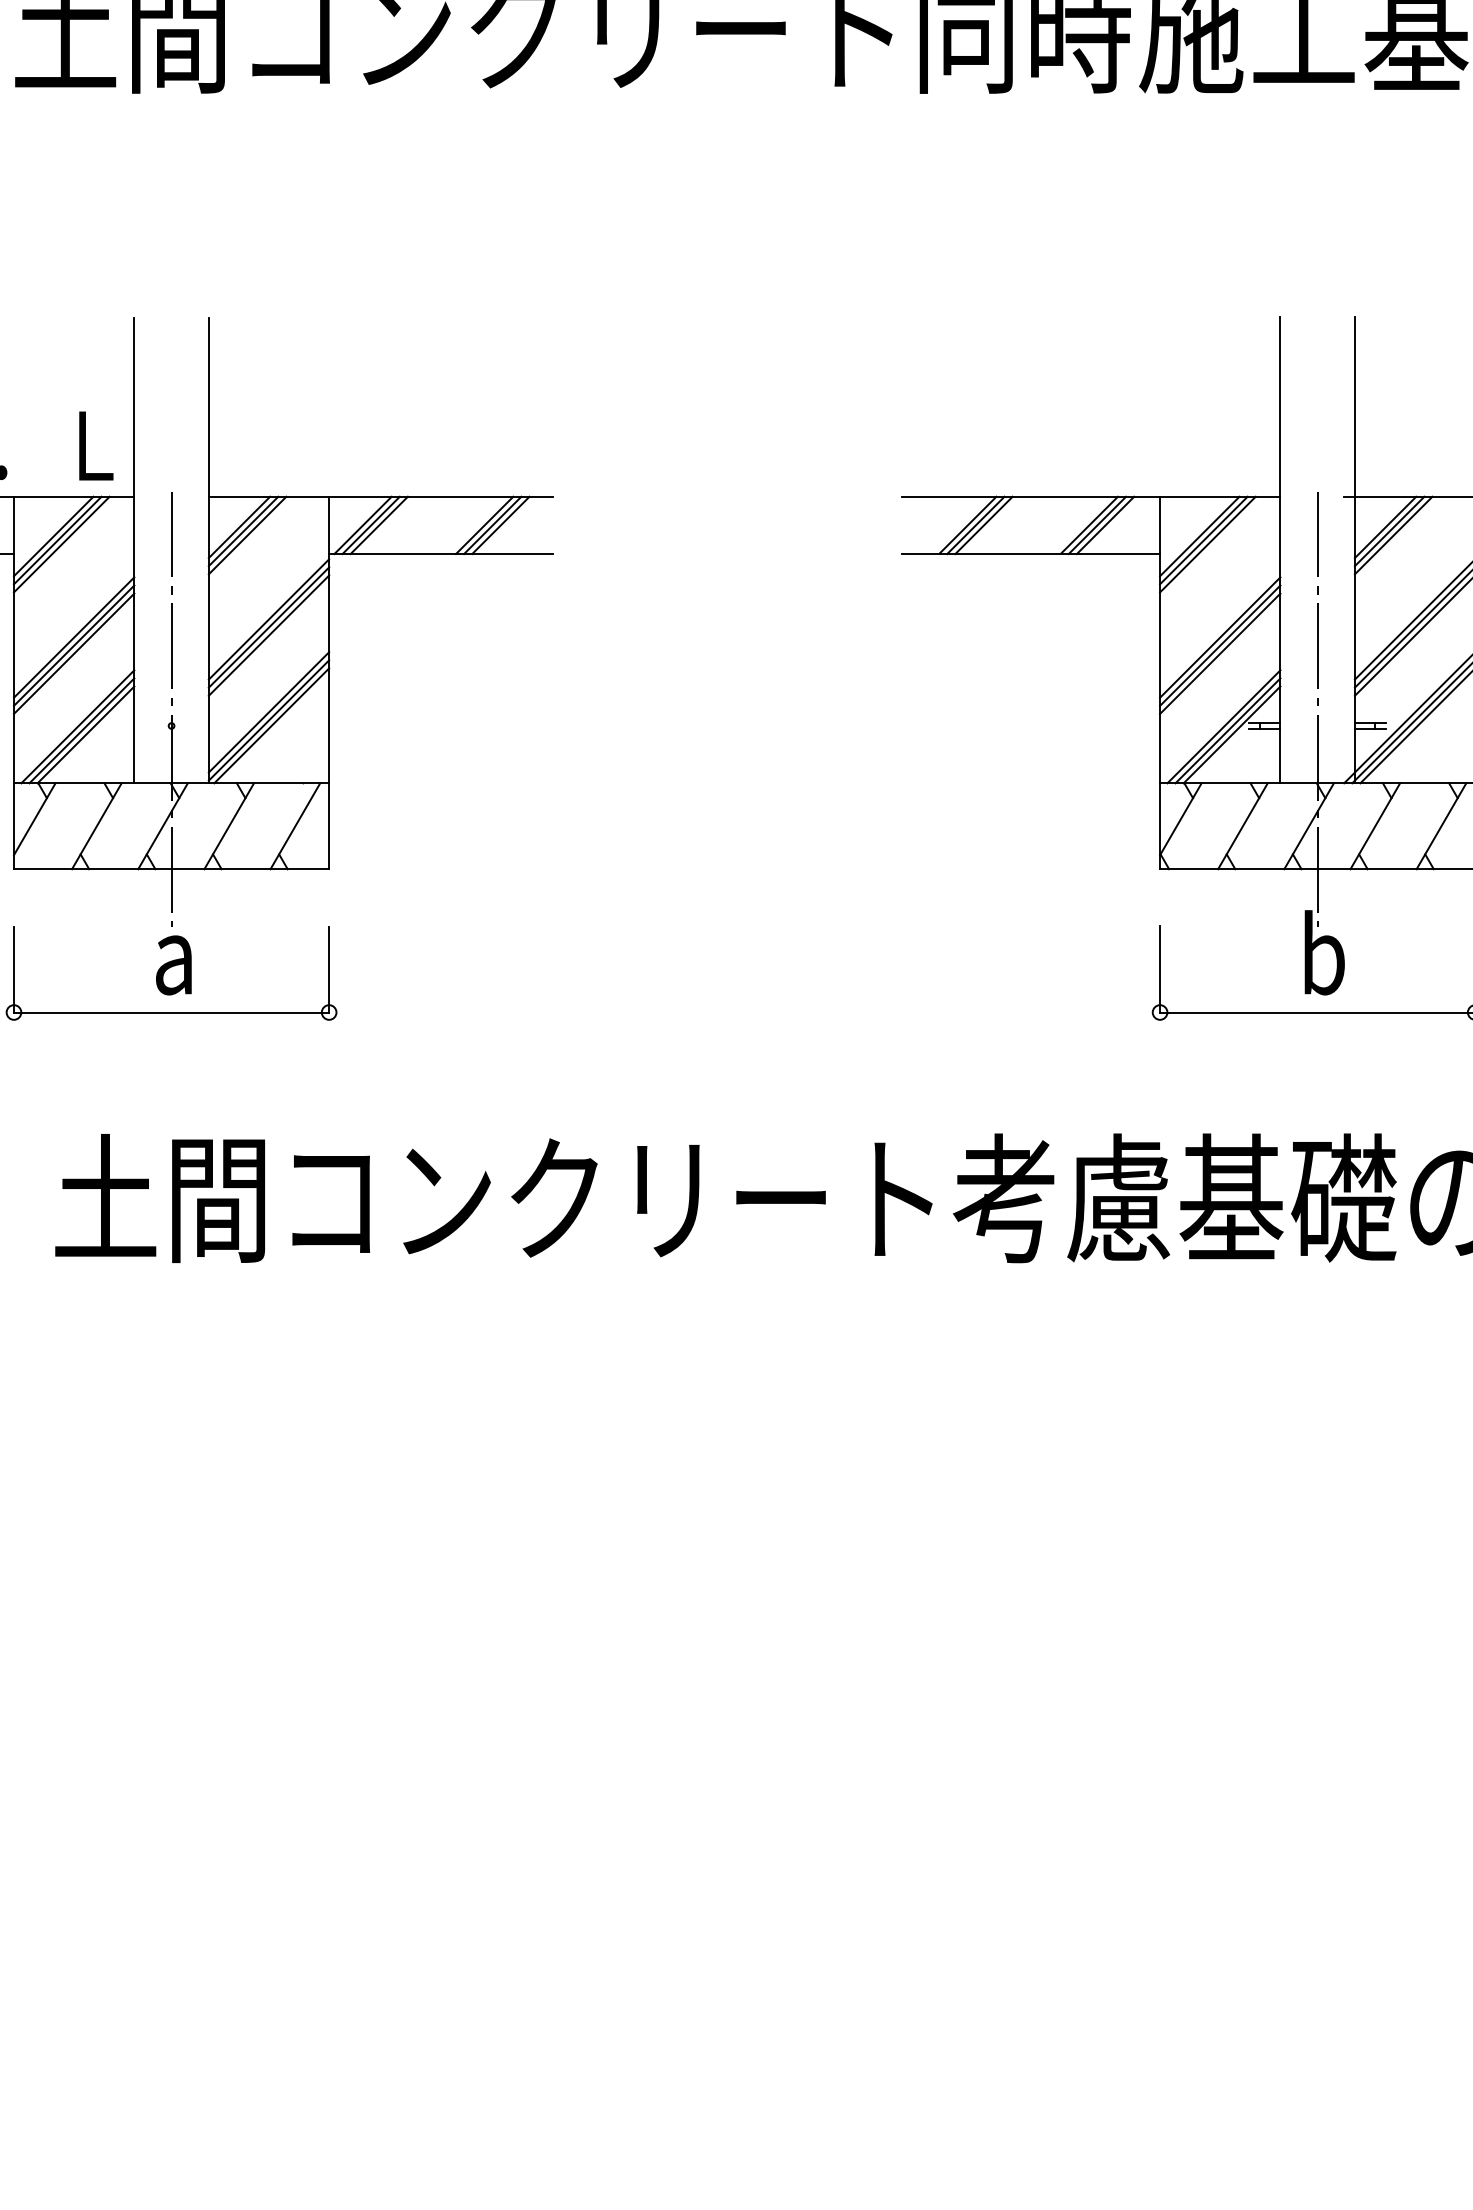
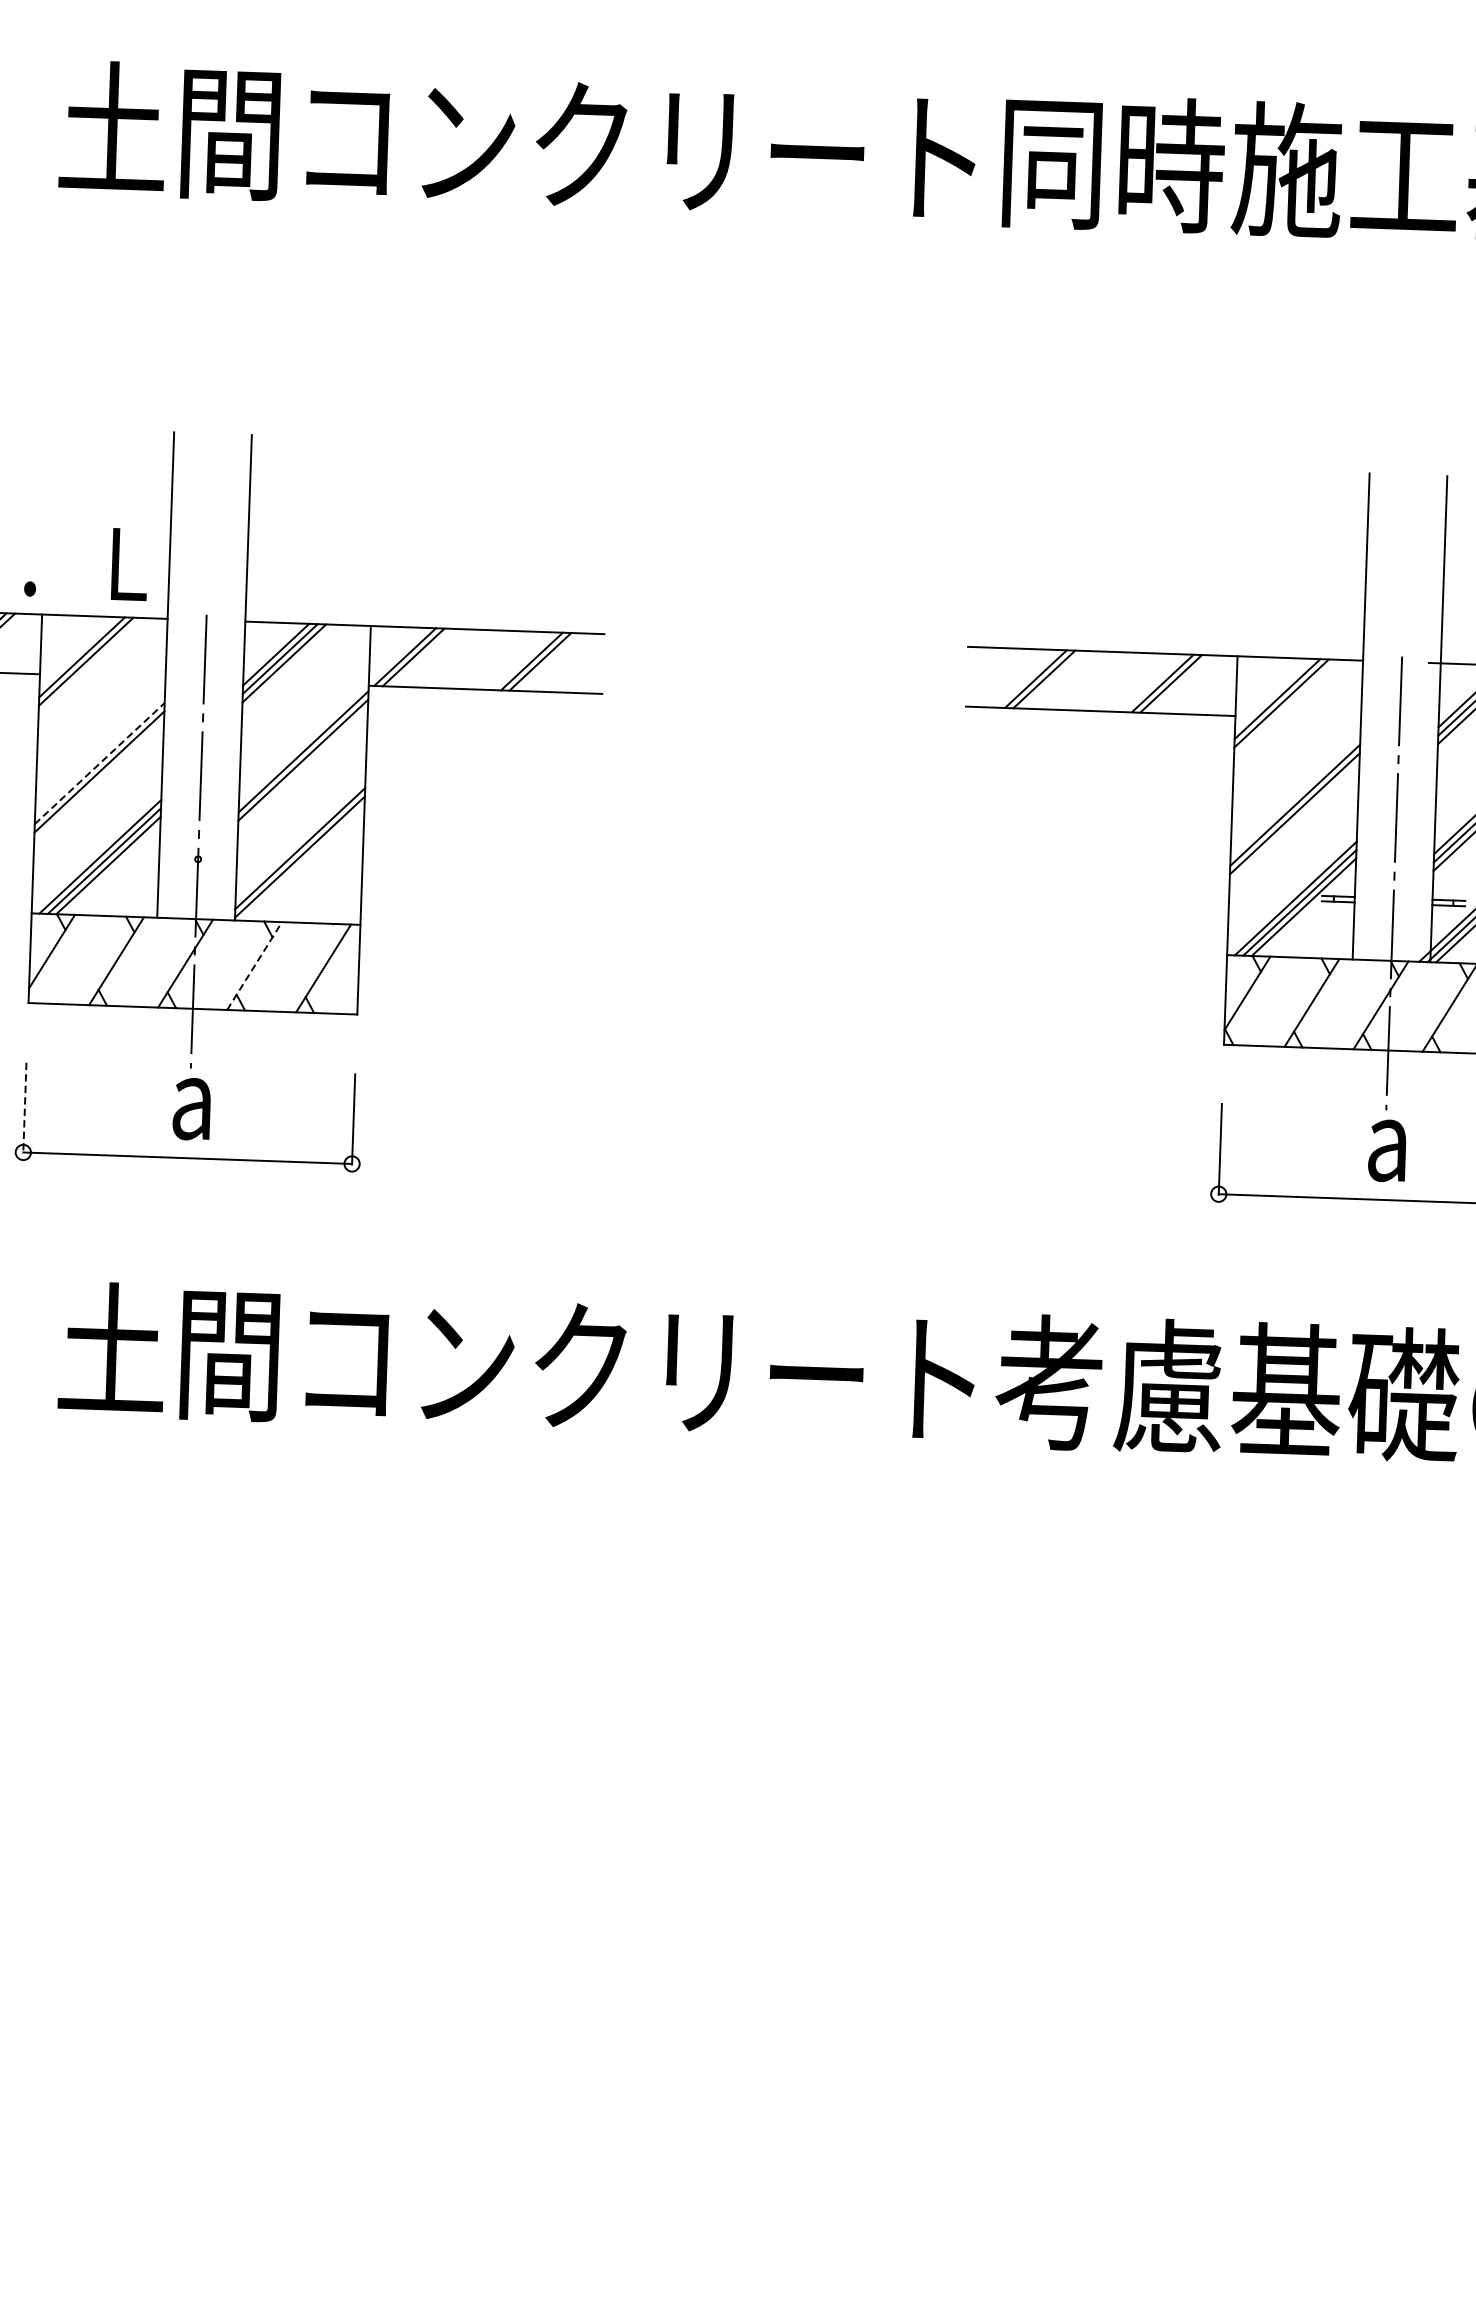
line: (378, 525) -> (421, 657), removed
line: (500, 525) -> (548, 662), removed
line: (983, 525) -> (1052, 679), removed
line: (1105, 525) -> (1179, 684), removed
line: (61, 544) -> (89, 666), removed
line: (1207, 544) -> (1285, 707), removed
line: (268, 635) -> (302, 768), removed
line: (74, 637) -> (100, 763), solid -> dashed
line: (73, 653) -> (98, 780), removed
line: (1220, 653) -> (1294, 821), removed
line: (271, 725) -> (302, 862), removed
line: (229, 826) -> (254, 966), solid -> dashed
text: (1323, 952) -> (1391, 1137), b -> a
line: (13, 970) -> (24, 1108), solid -> dashed

